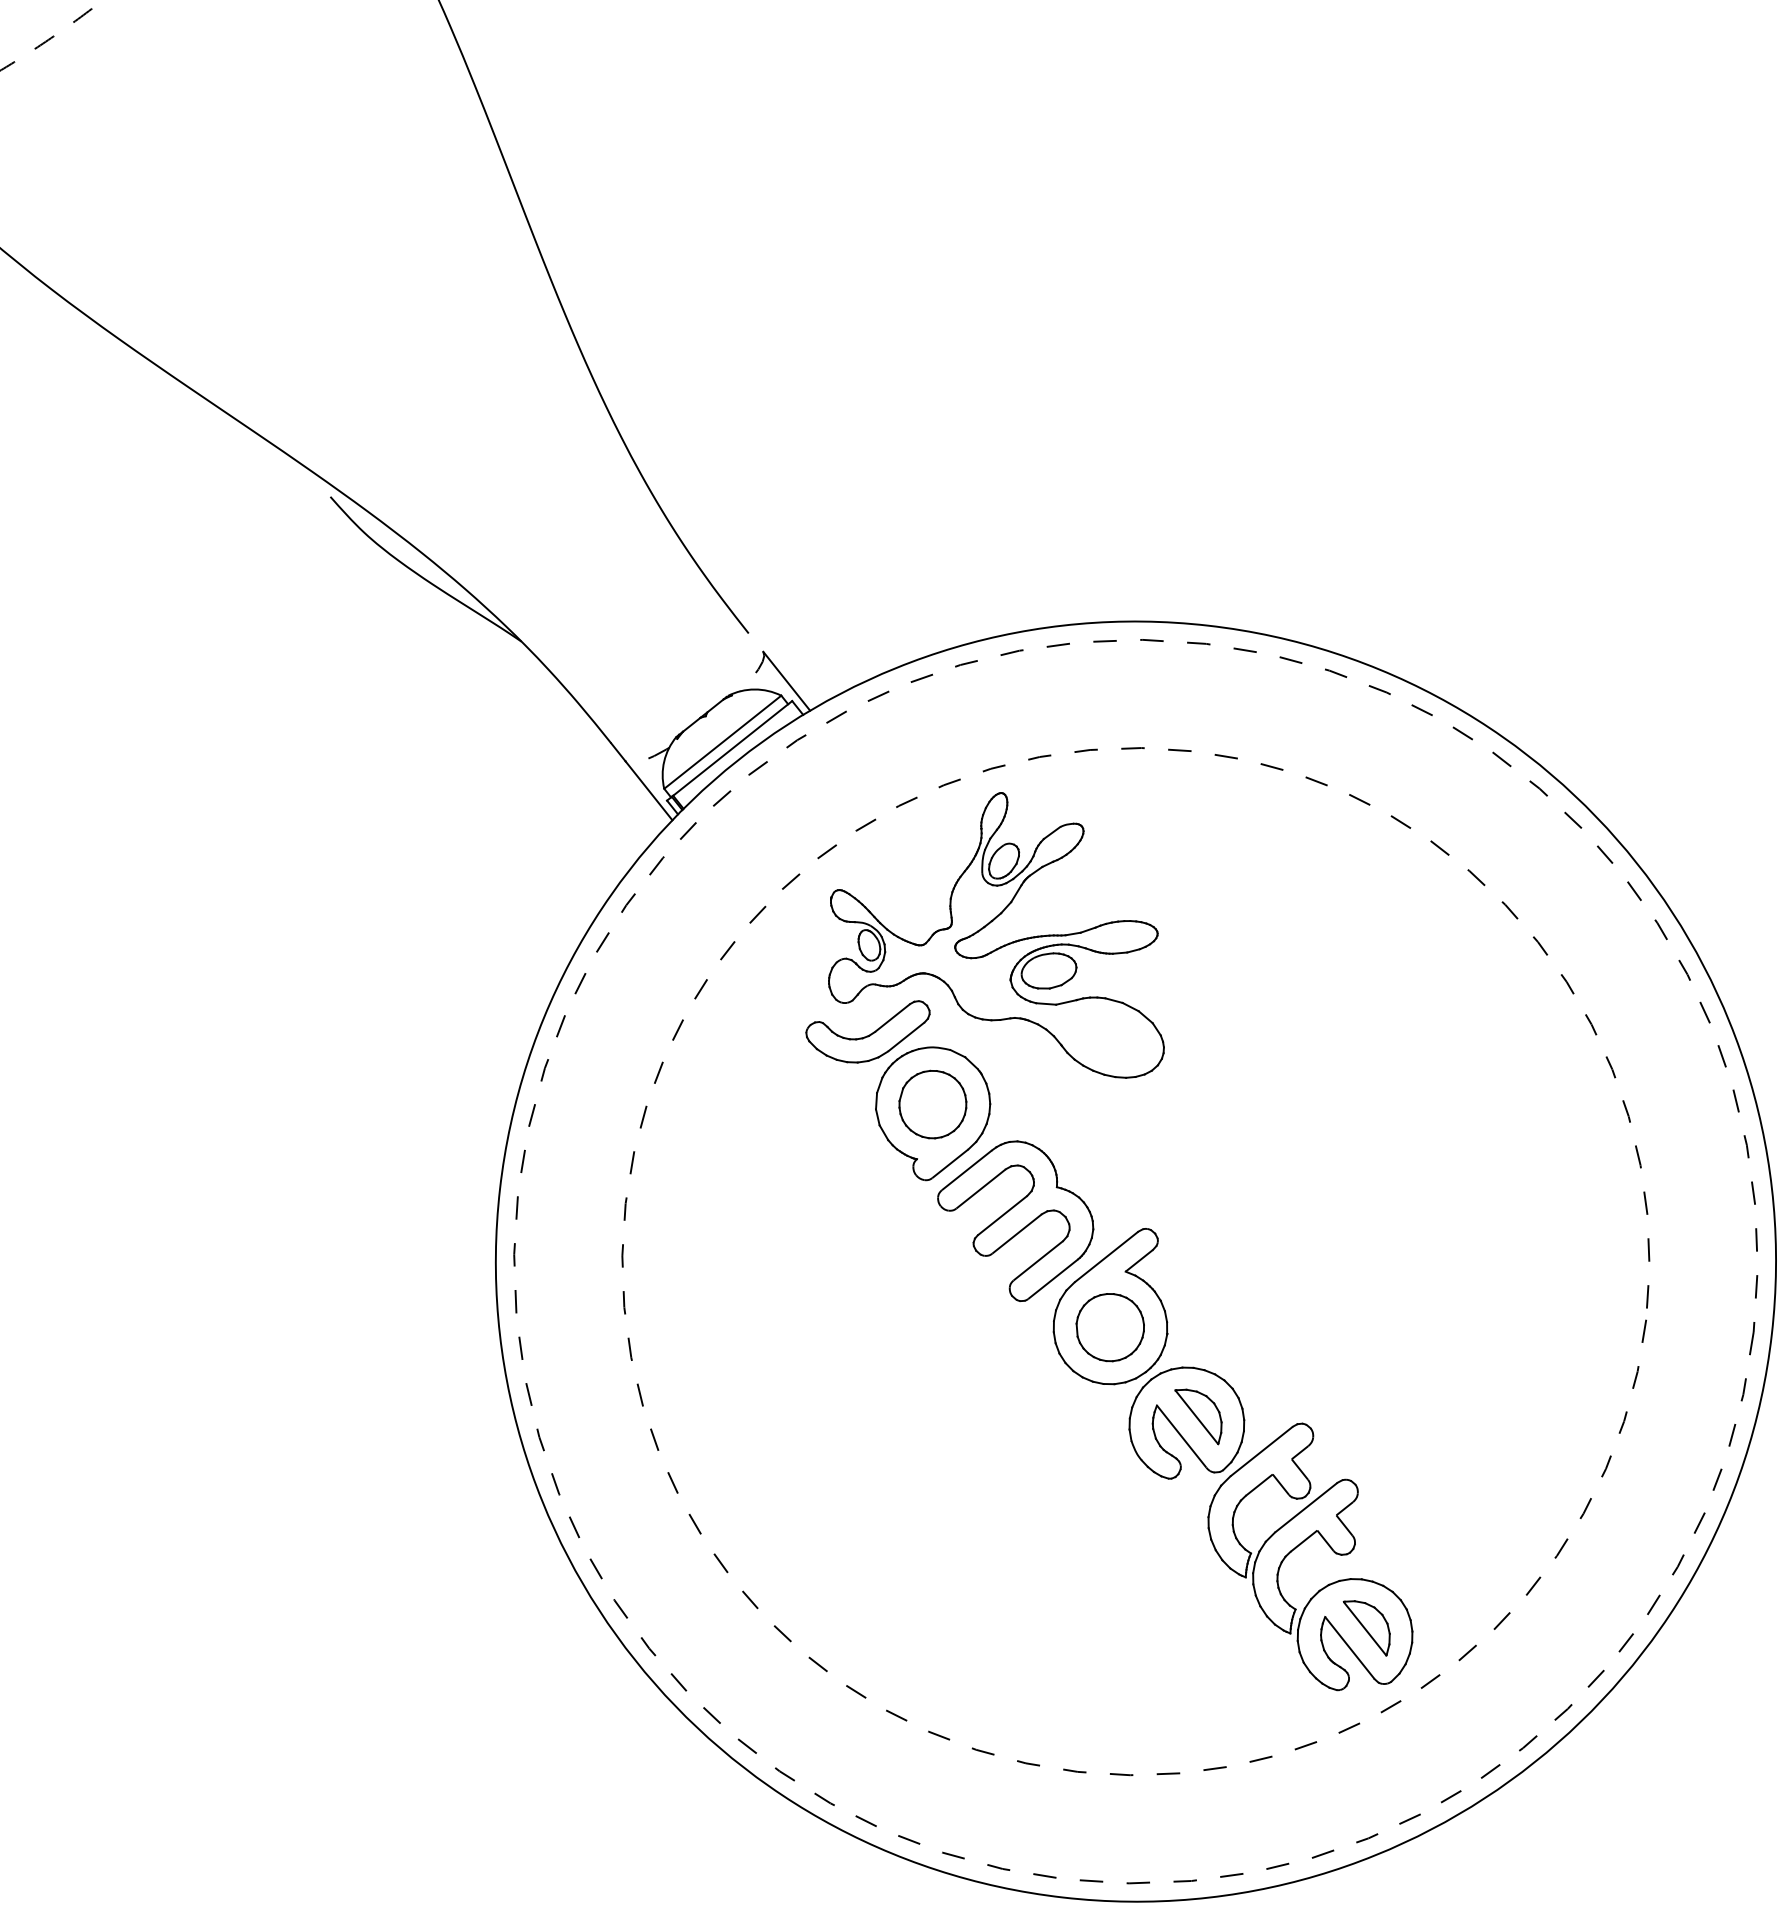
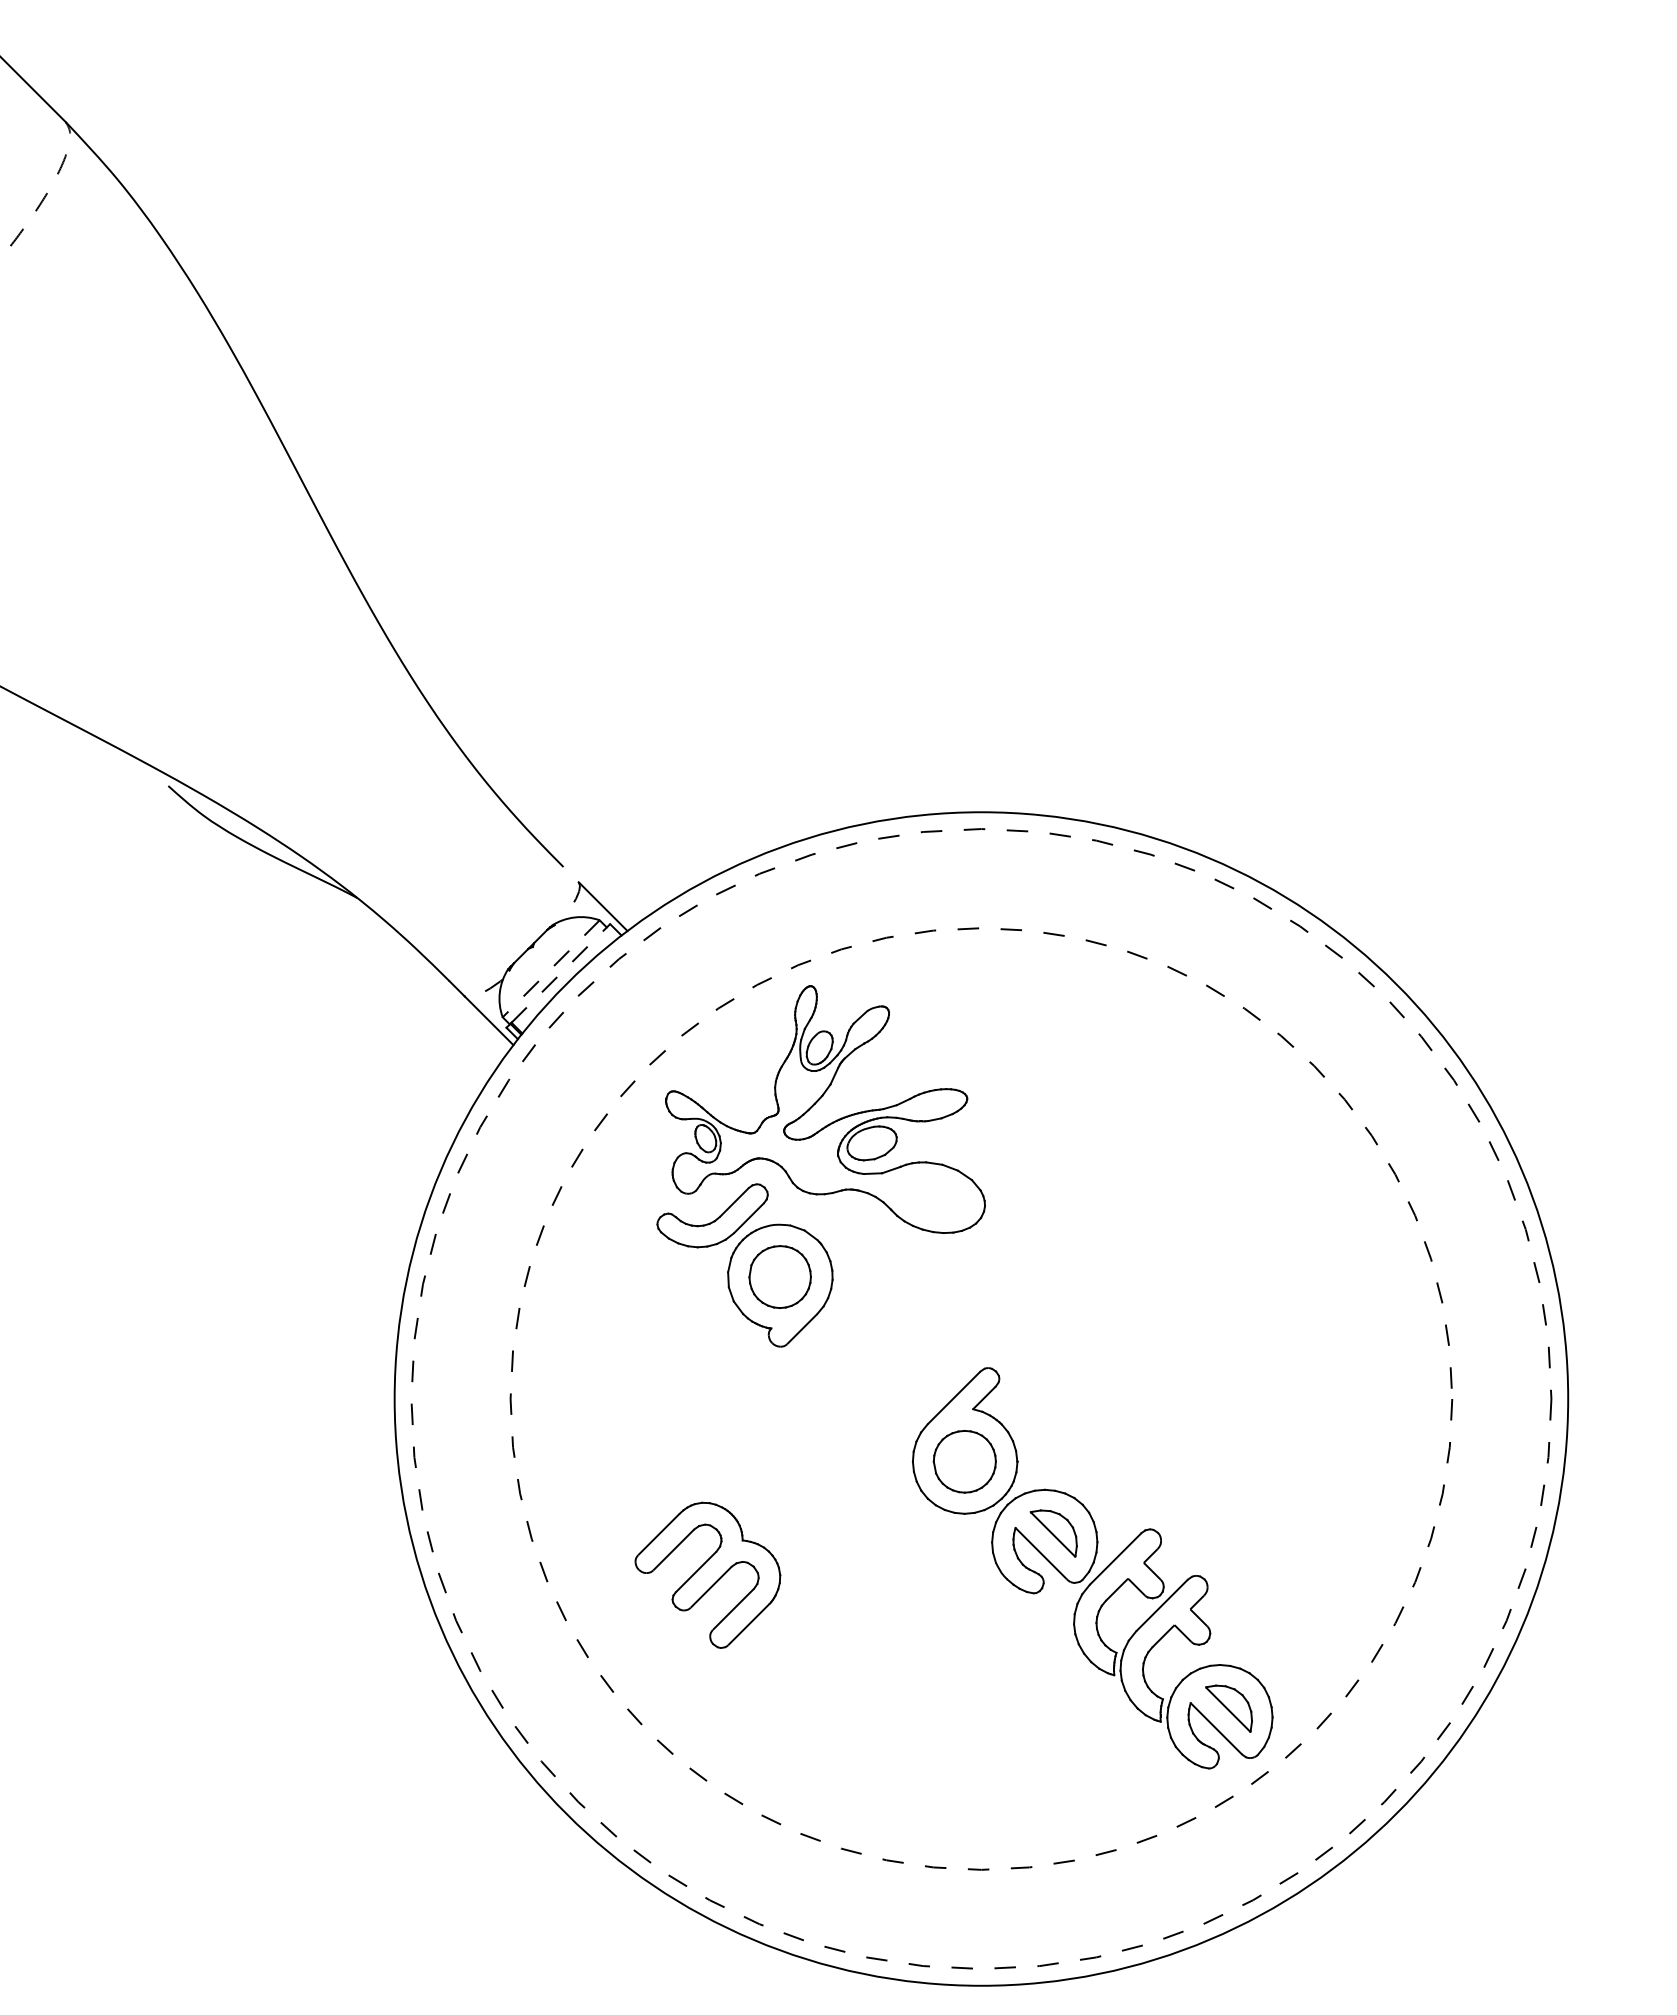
line: (723, 741) -> (551, 968), solid -> dashed
line: (732, 748) -> (560, 973), solid -> dashed
part: (1014, 1219) -> (707, 1574), moved

